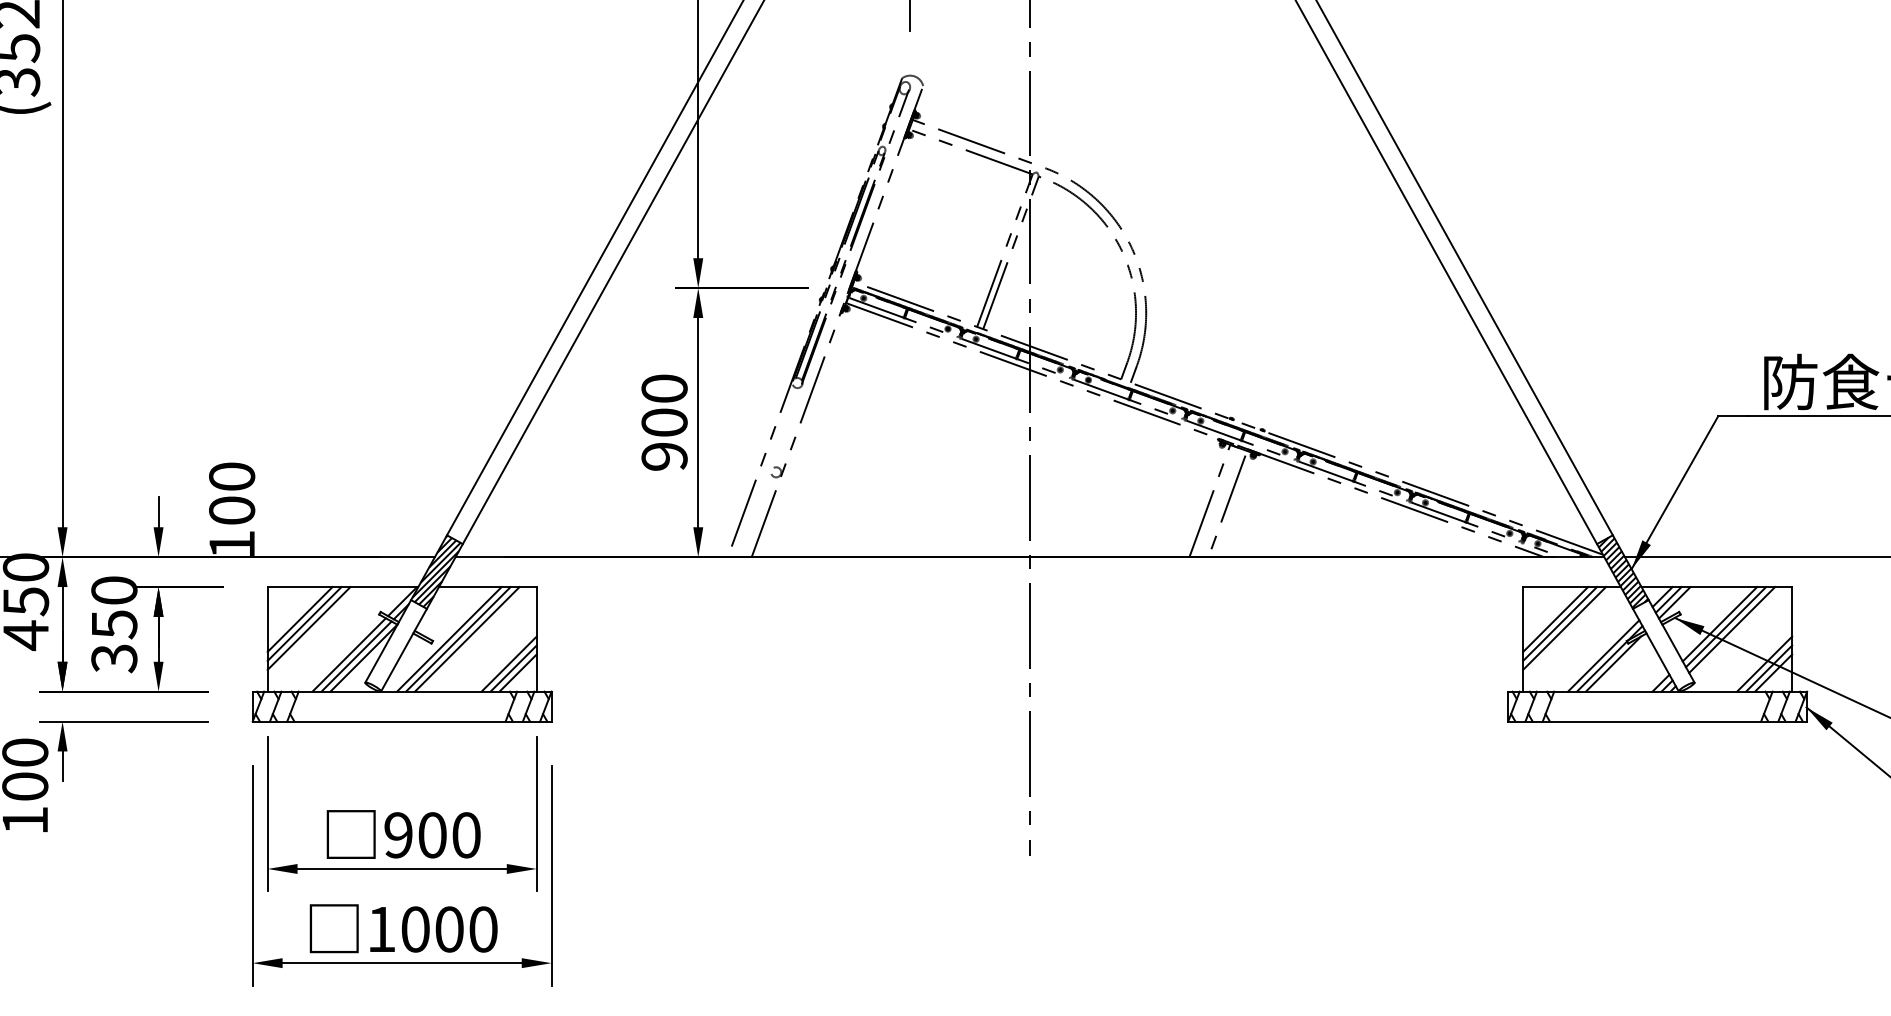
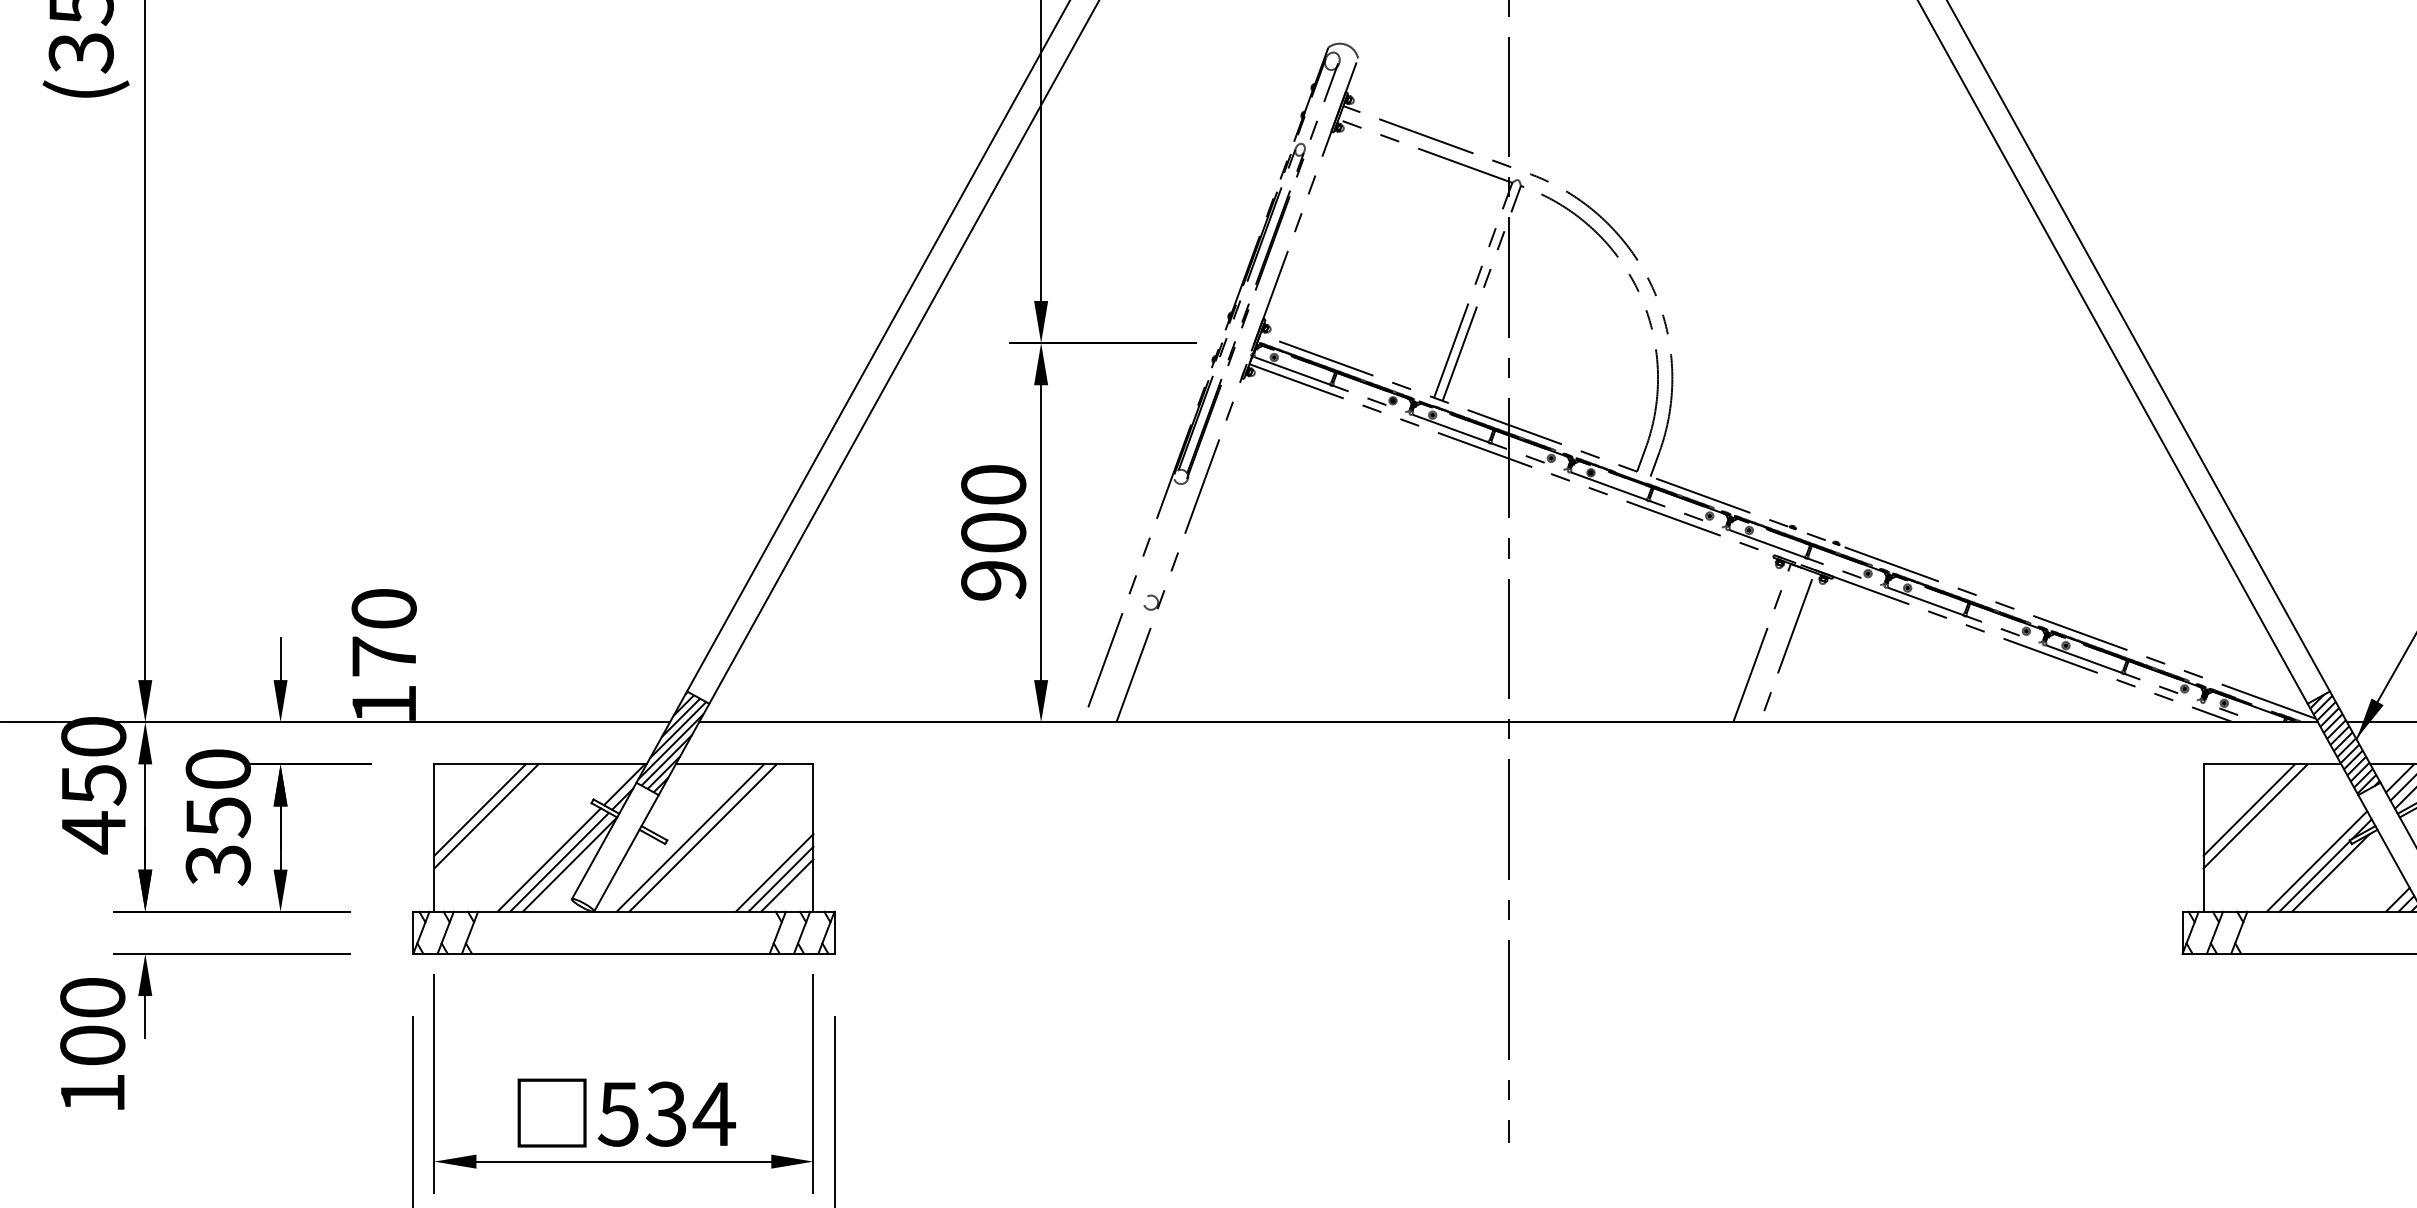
text: (232, 510) -> (384, 656), 100 -> 170
line: (308, 628) -> (491, 822), removed
line: (1564, 628) -> (2261, 822), removed
line: (467, 639) -> (715, 838), removed
text: (432, 835) -> (666, 1114), 900 -> 534

